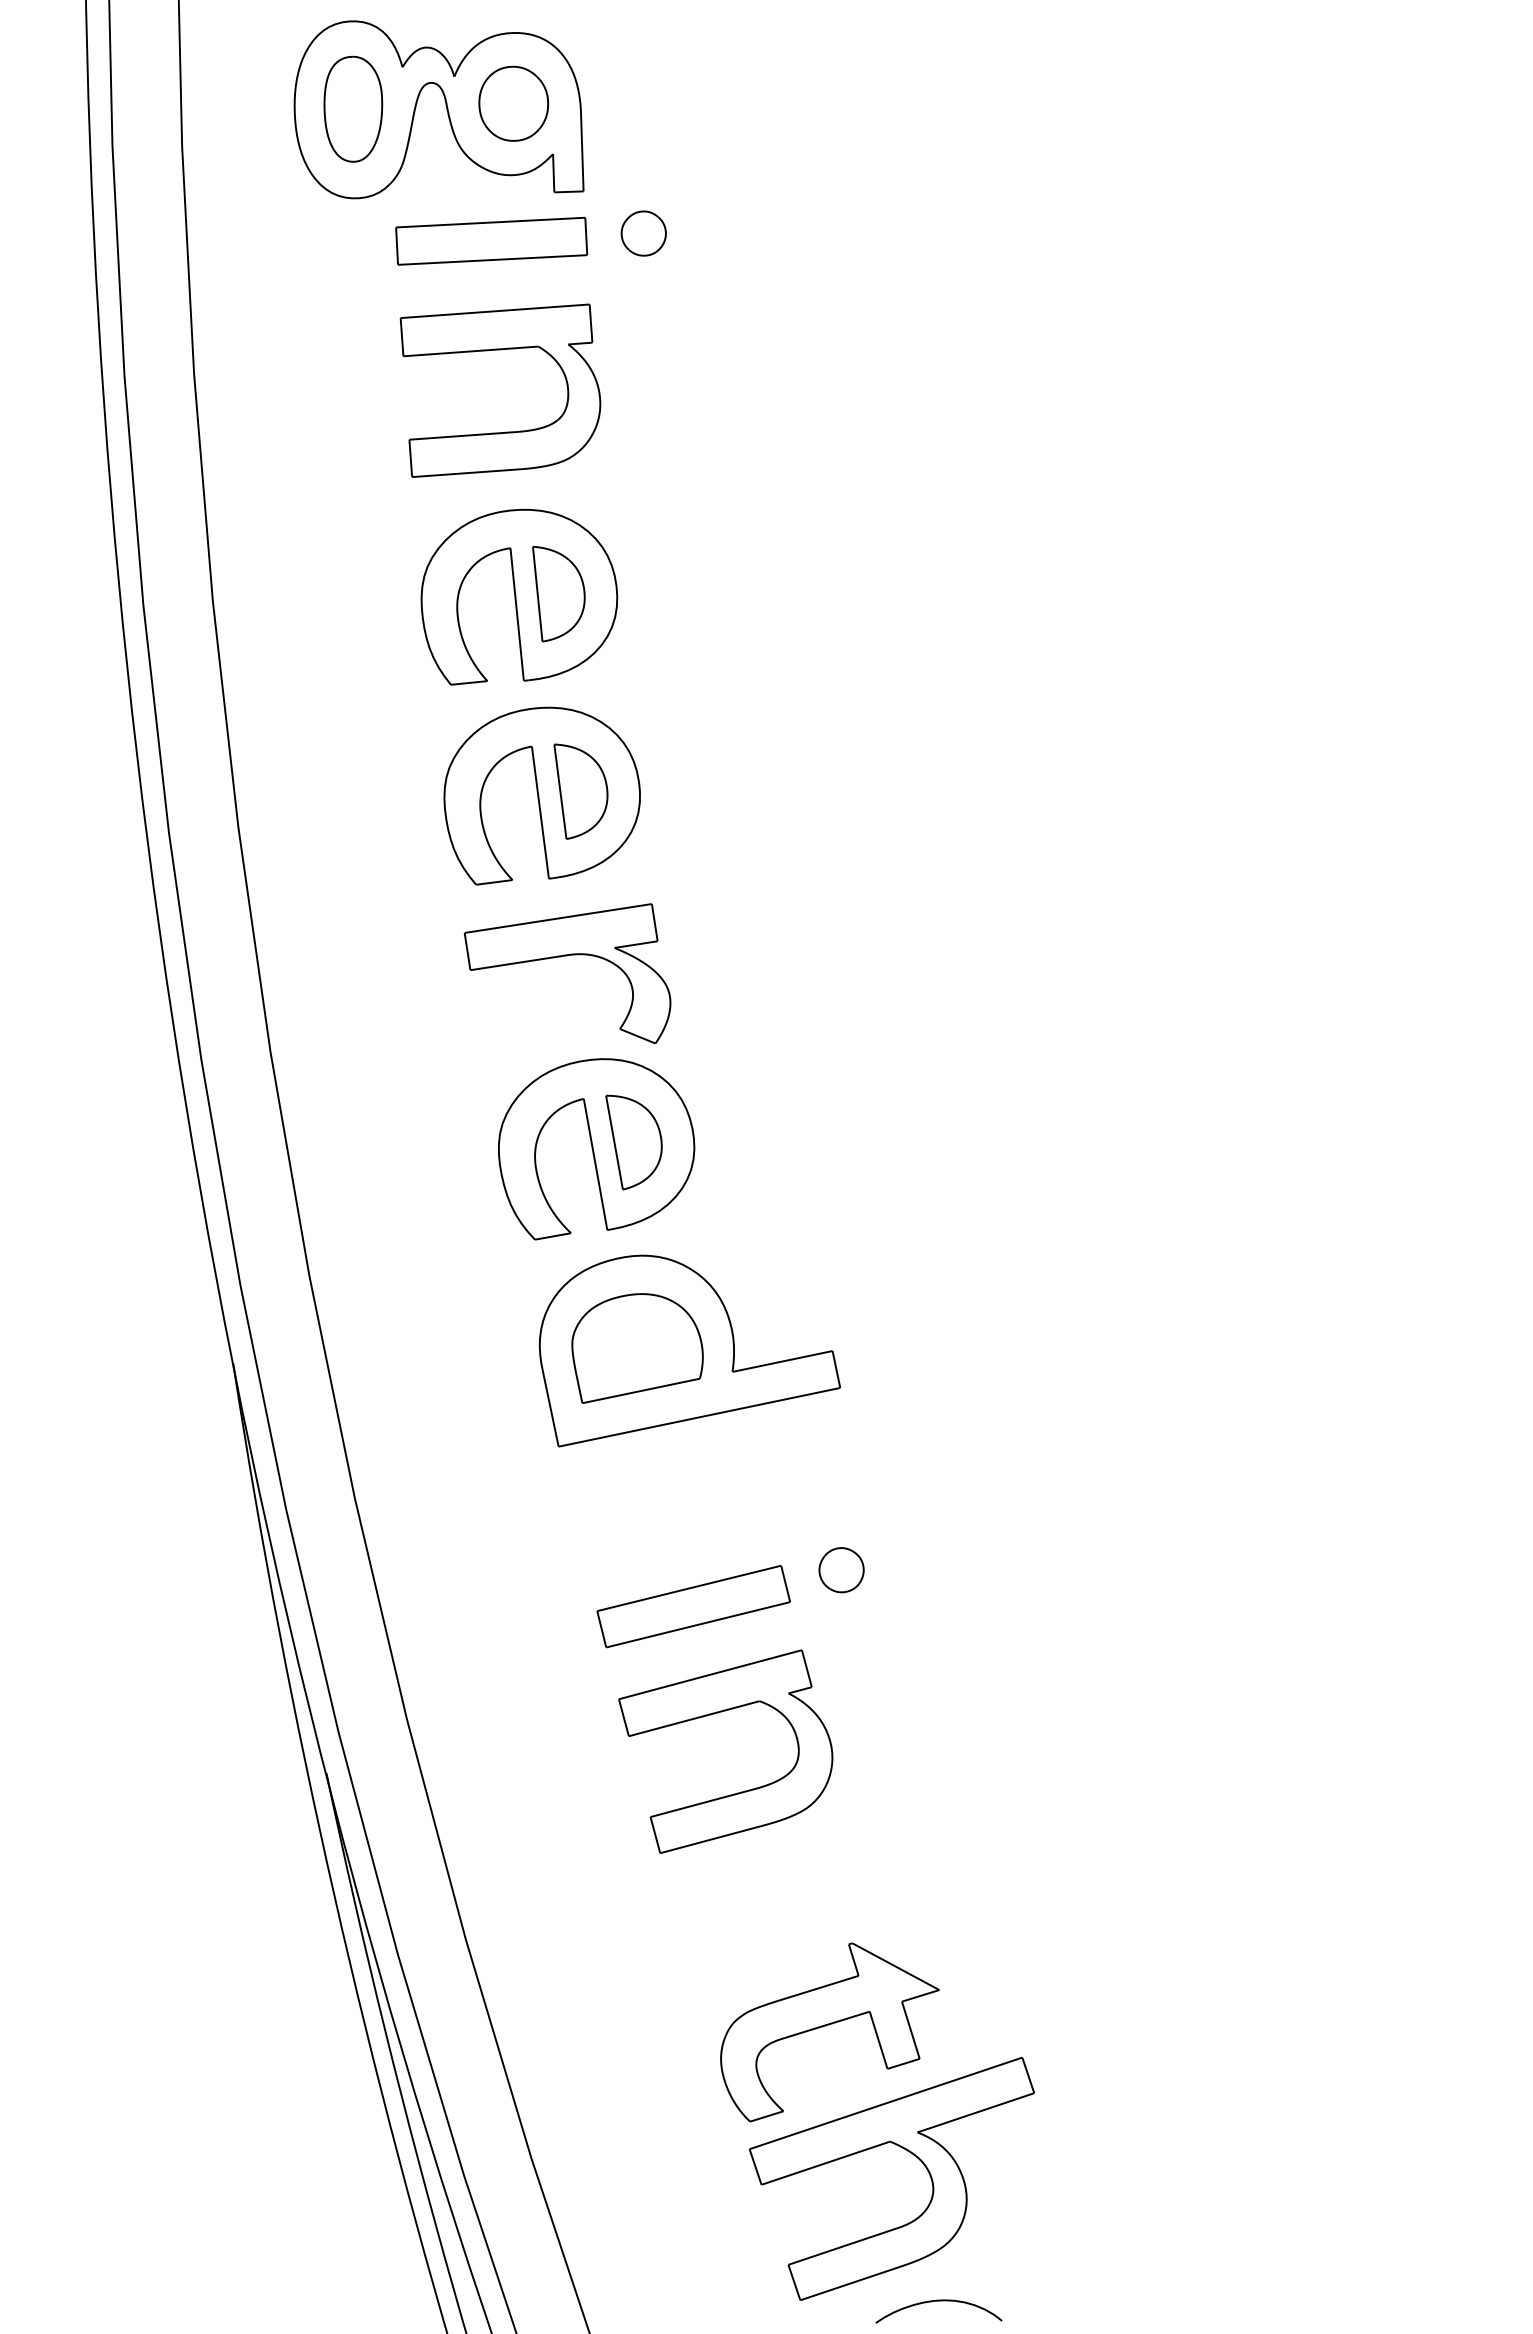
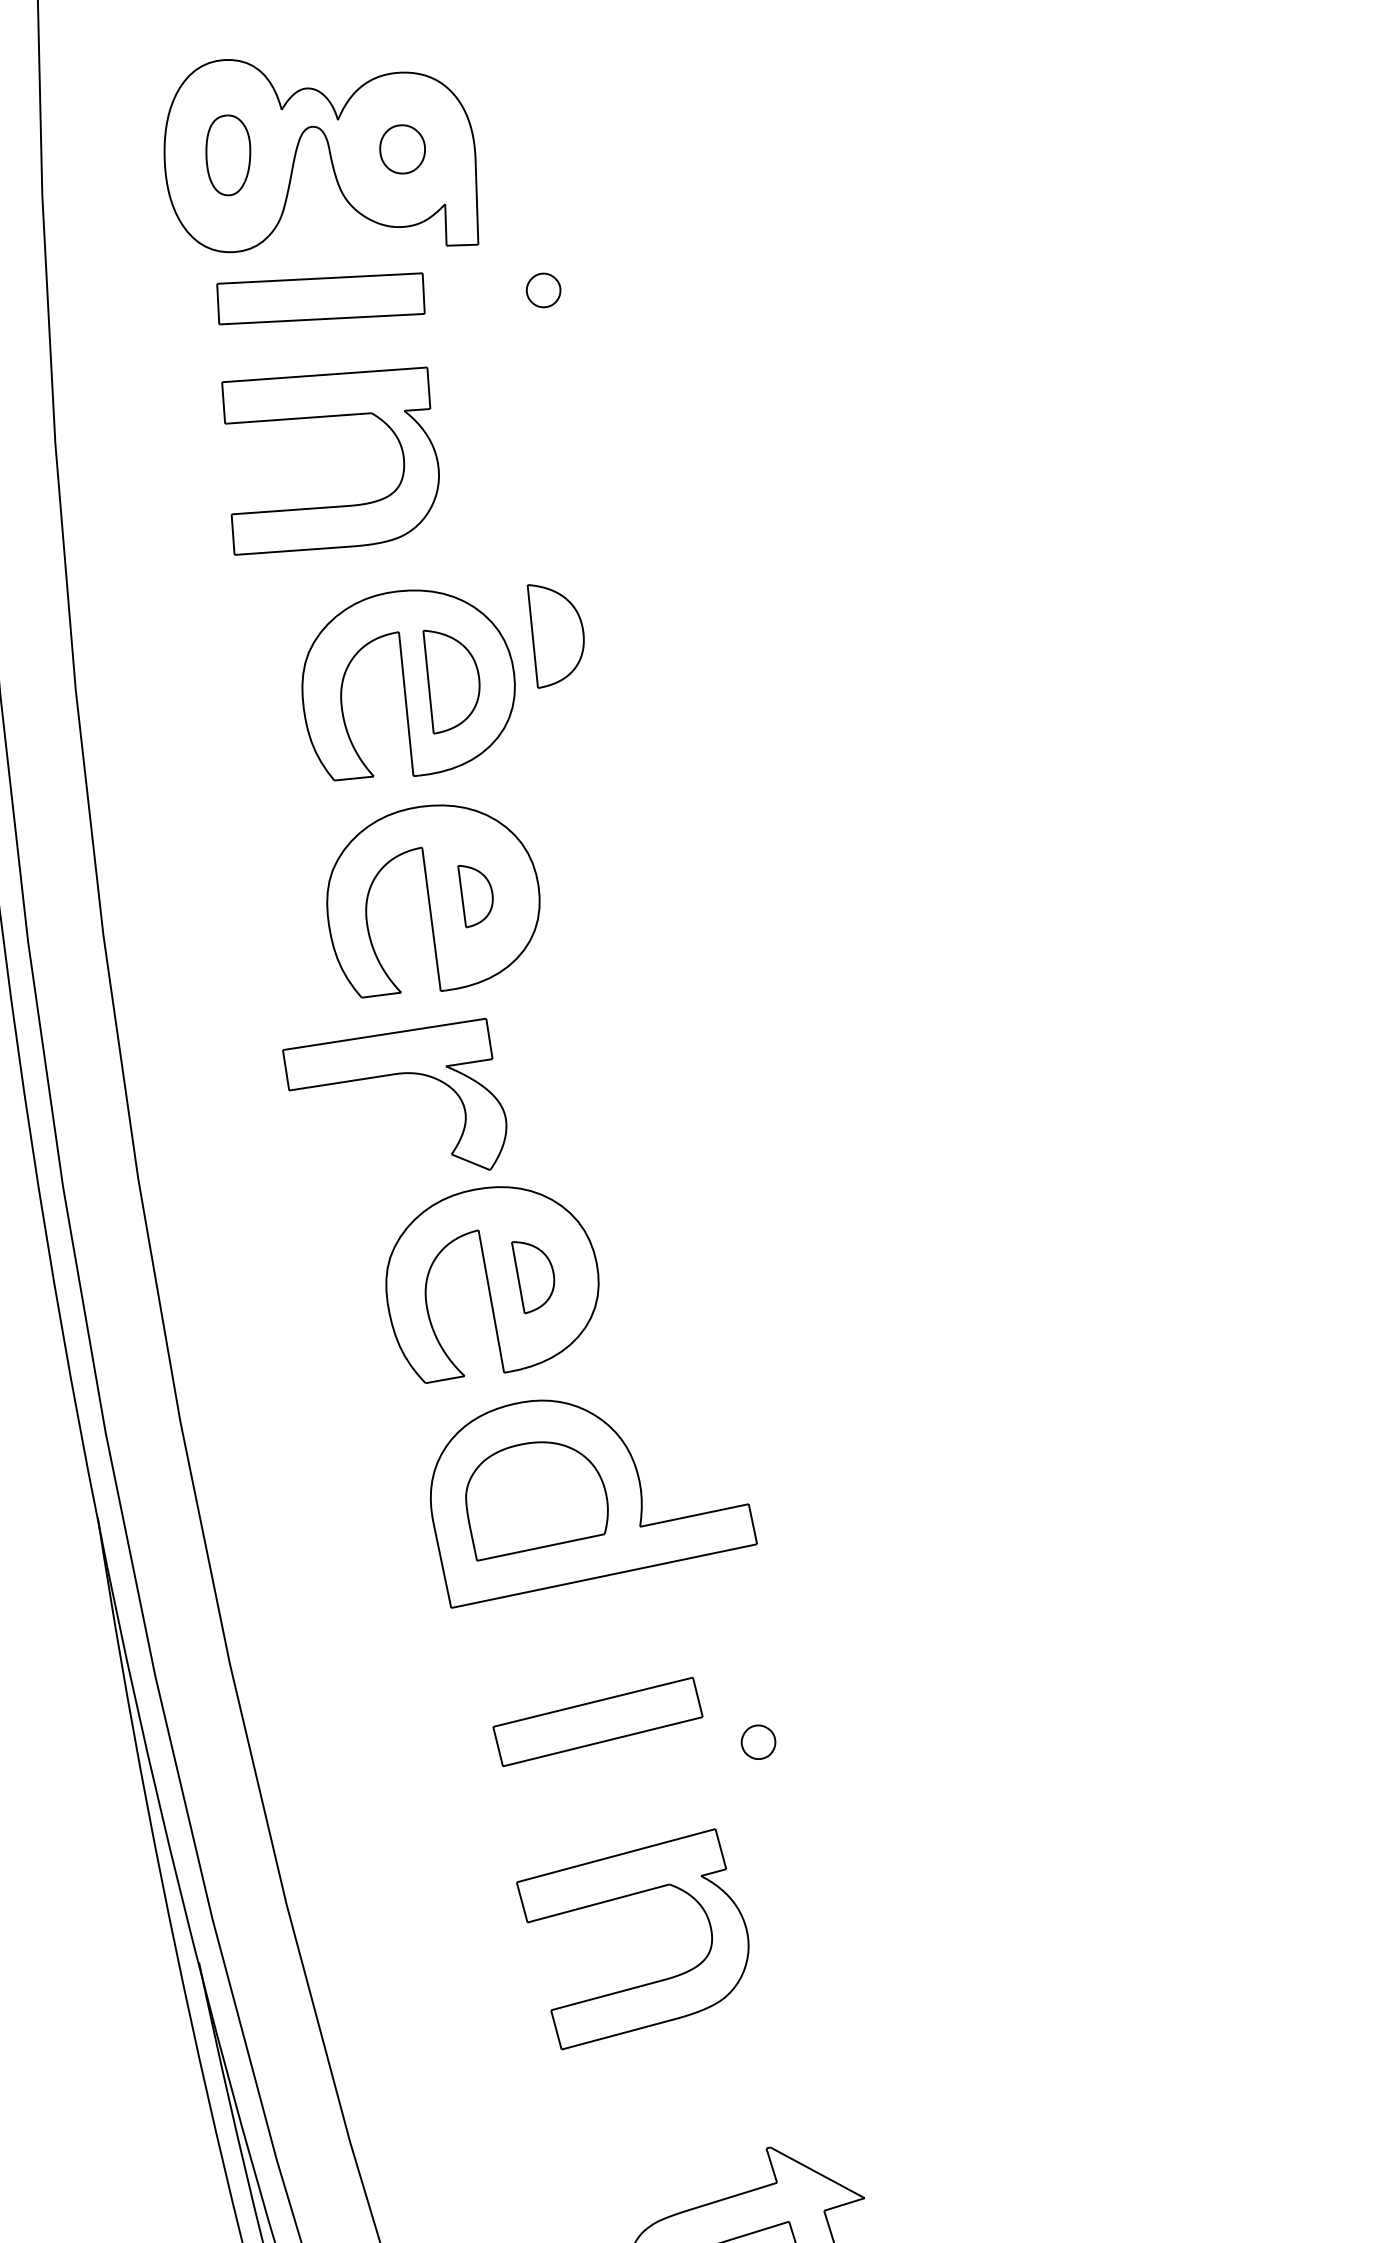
part: (513, 103) -> (402, 149), size x0.6
part: (353, 108) -> (228, 154), size x0.7
part: (643, 233) -> (543, 290), size x0.7
part: (491, 240) -> (320, 297), moved
part: (500, 350) -> (330, 417), moved
part: (654, 551) -> (555, 635), added
part: (580, 791) -> (475, 896), size x0.6
part: (567, 956) -> (394, 1075), moved
part: (633, 1142) -> (532, 1277), size x0.7
part: (841, 1570) -> (758, 1742), size x0.7
part: (693, 1606) -> (597, 1721), moved

